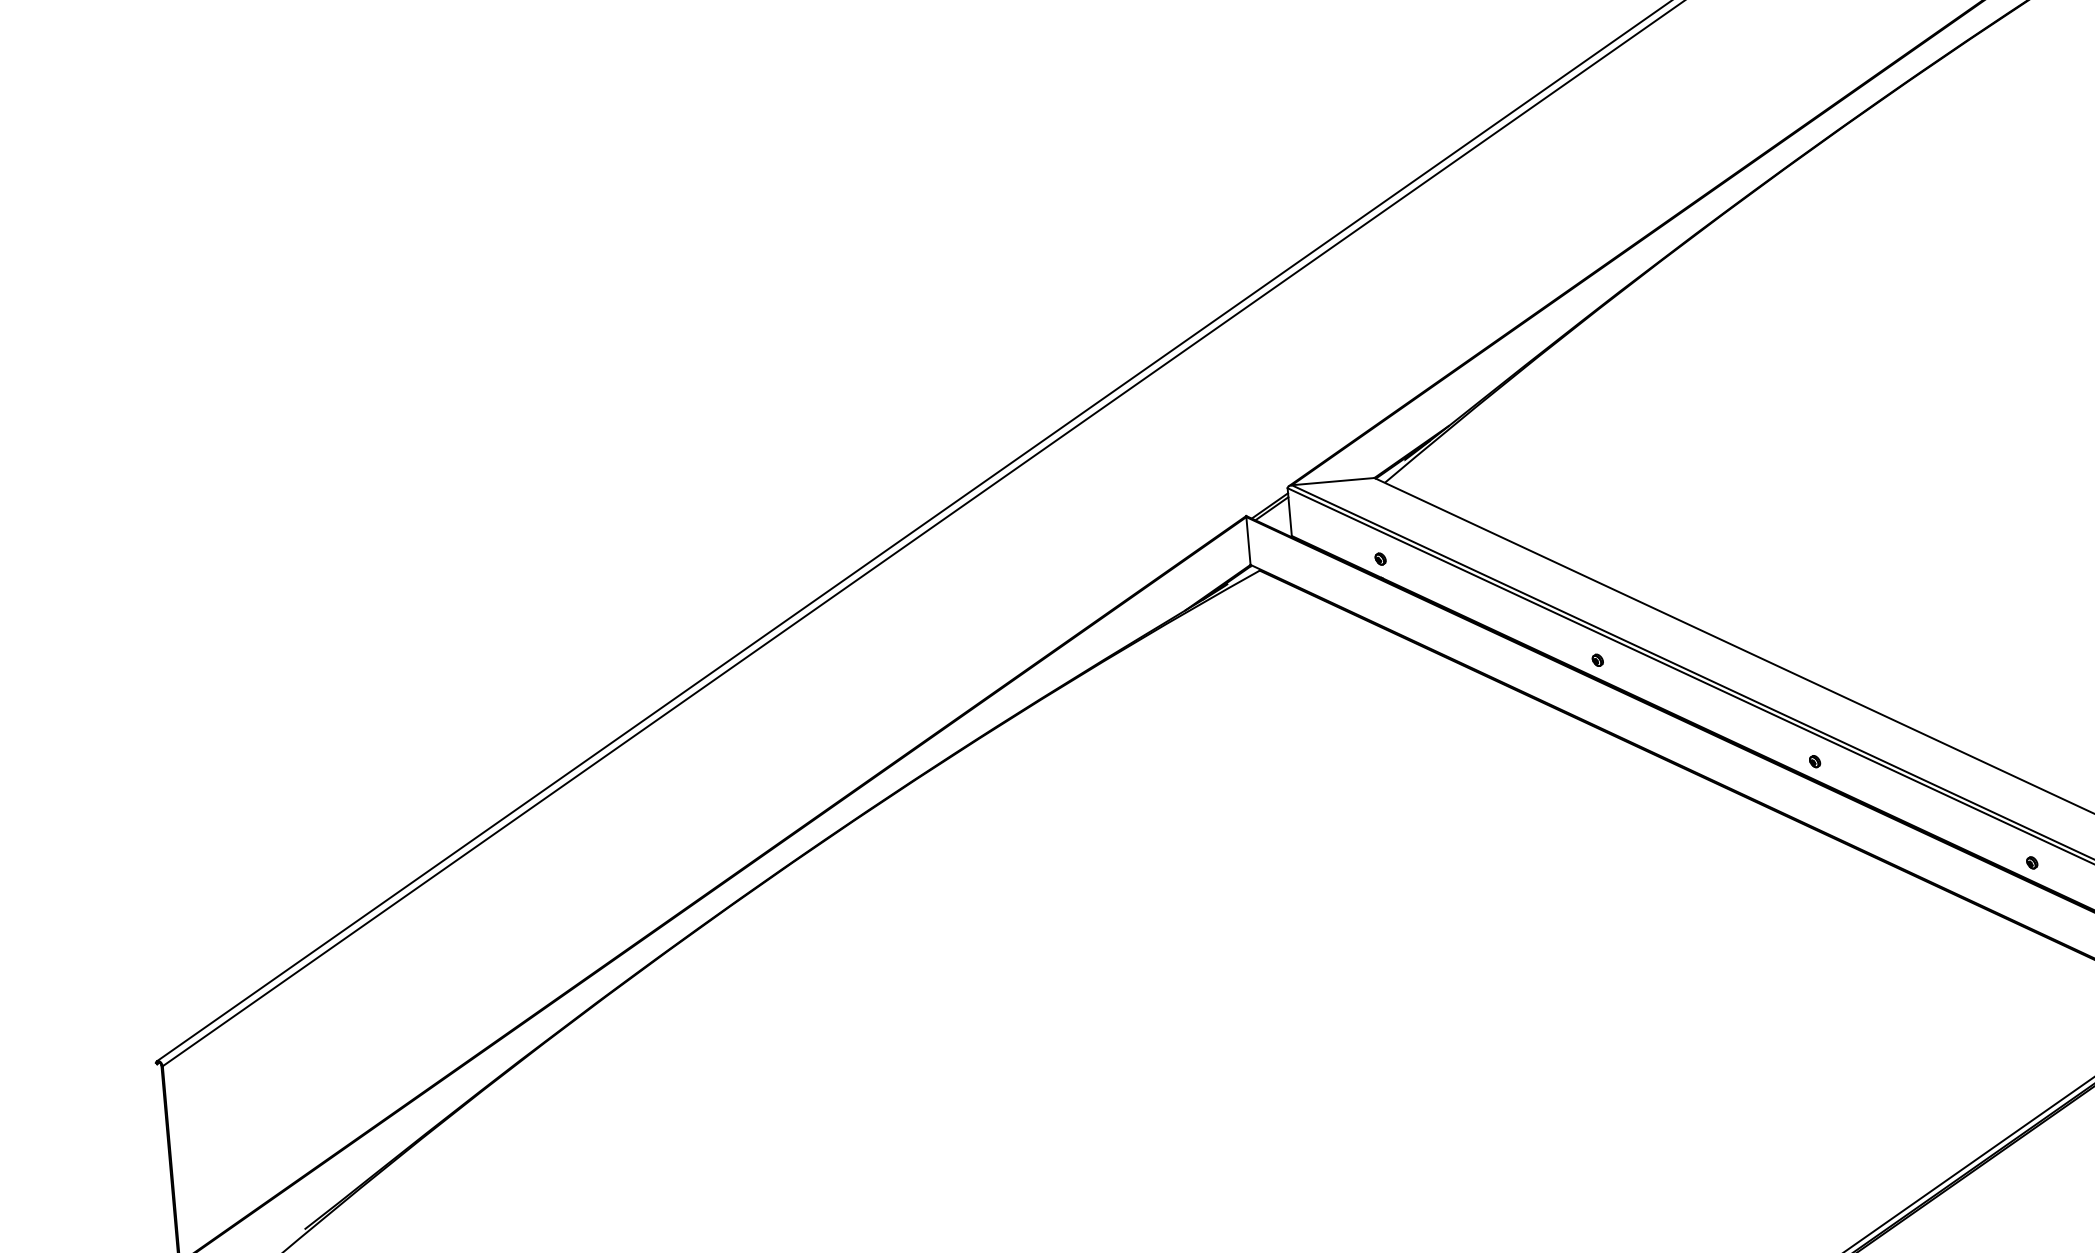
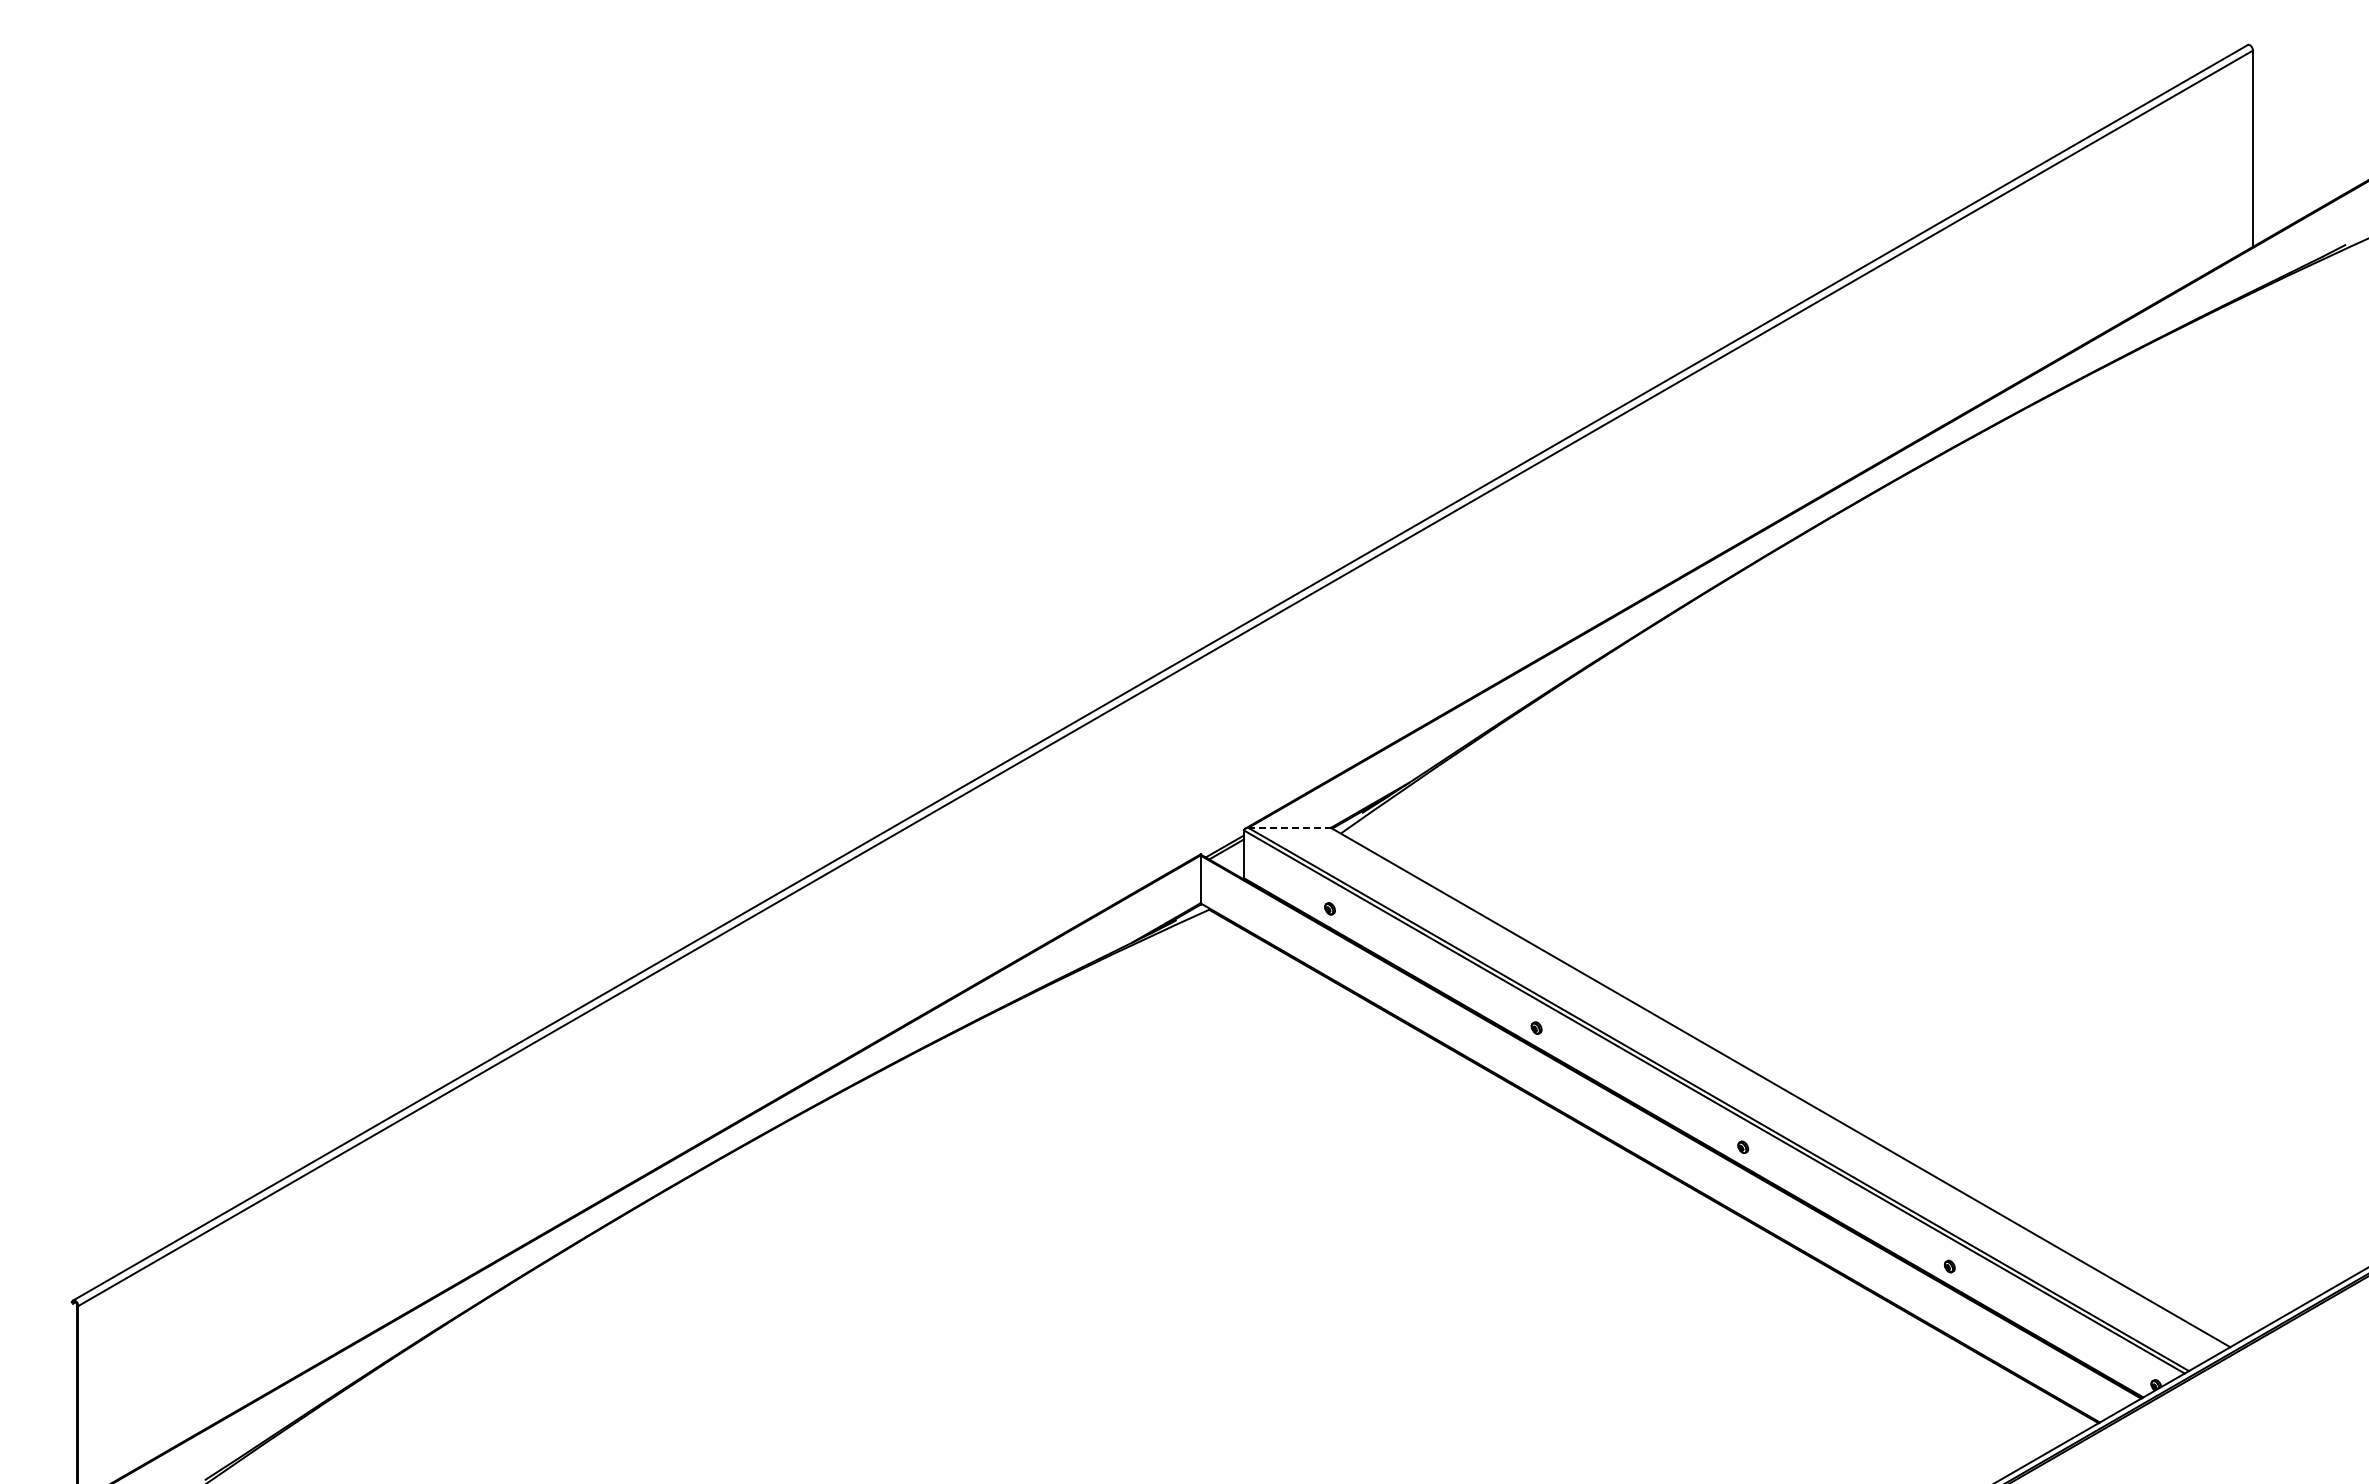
line: (1333, 481) -> (1290, 827), solid -> dashed

